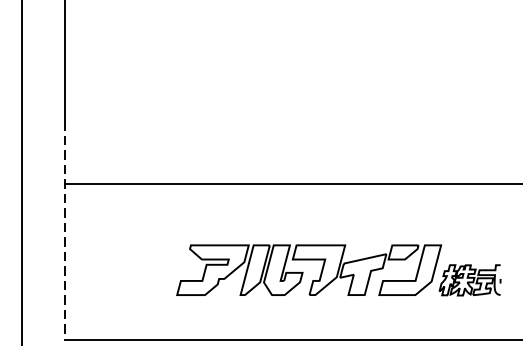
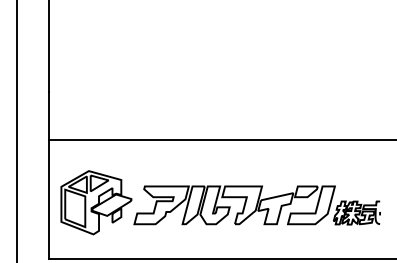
line: (65, 230) -> (49, 175), dashed -> solid
part: (127, 266) -> (96, 202), added

